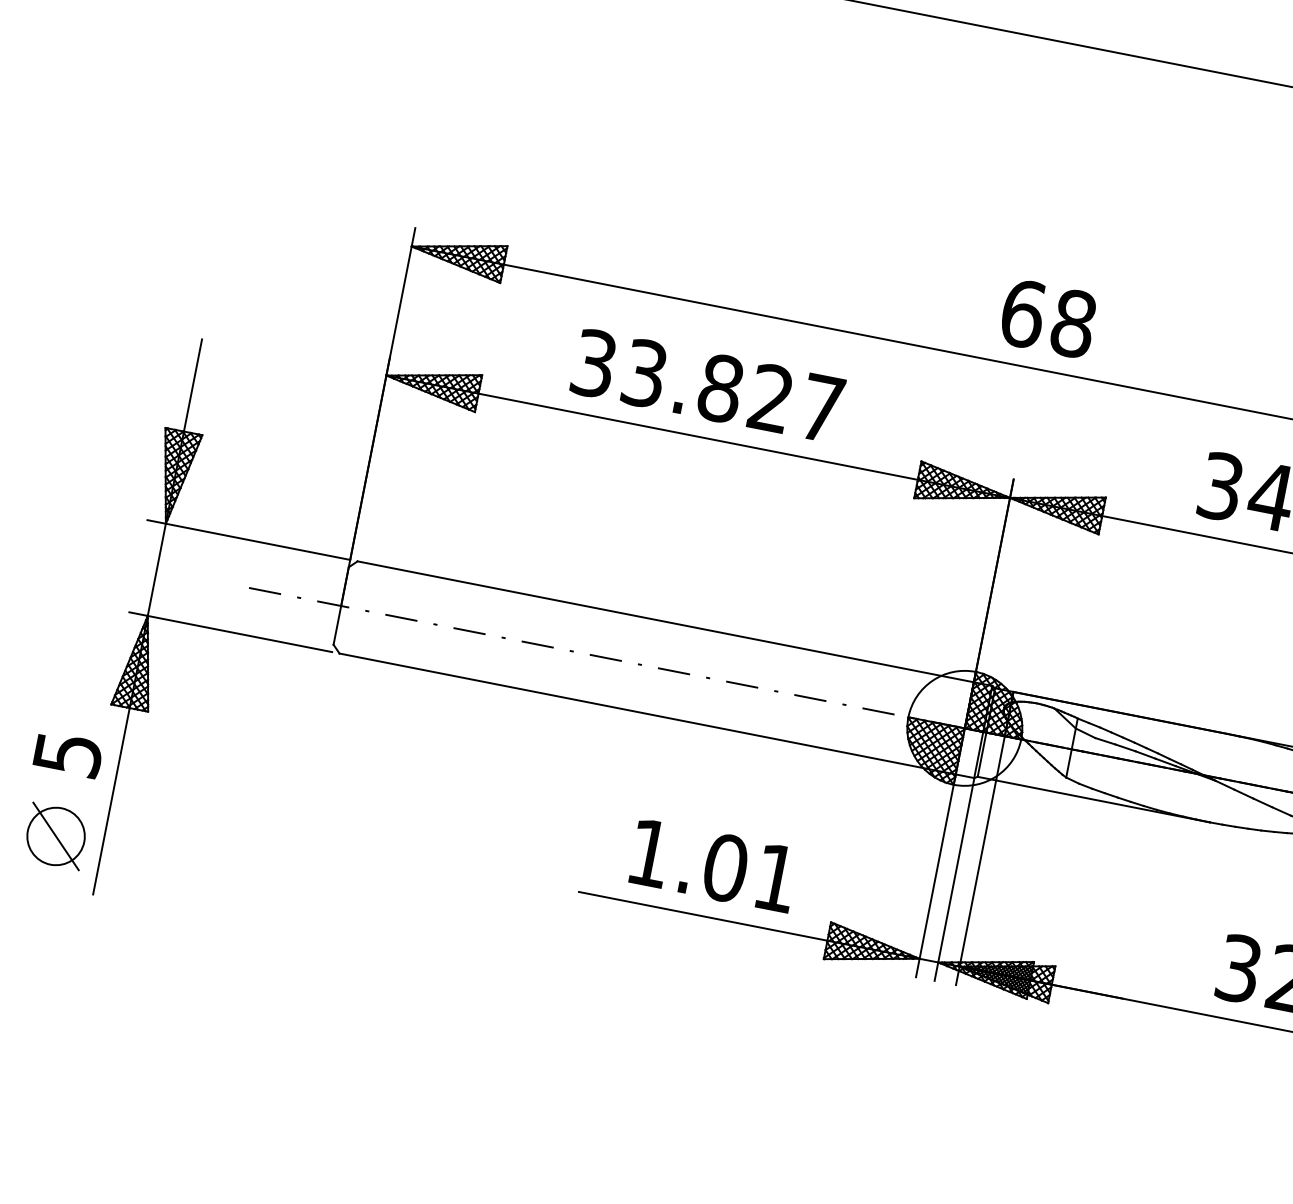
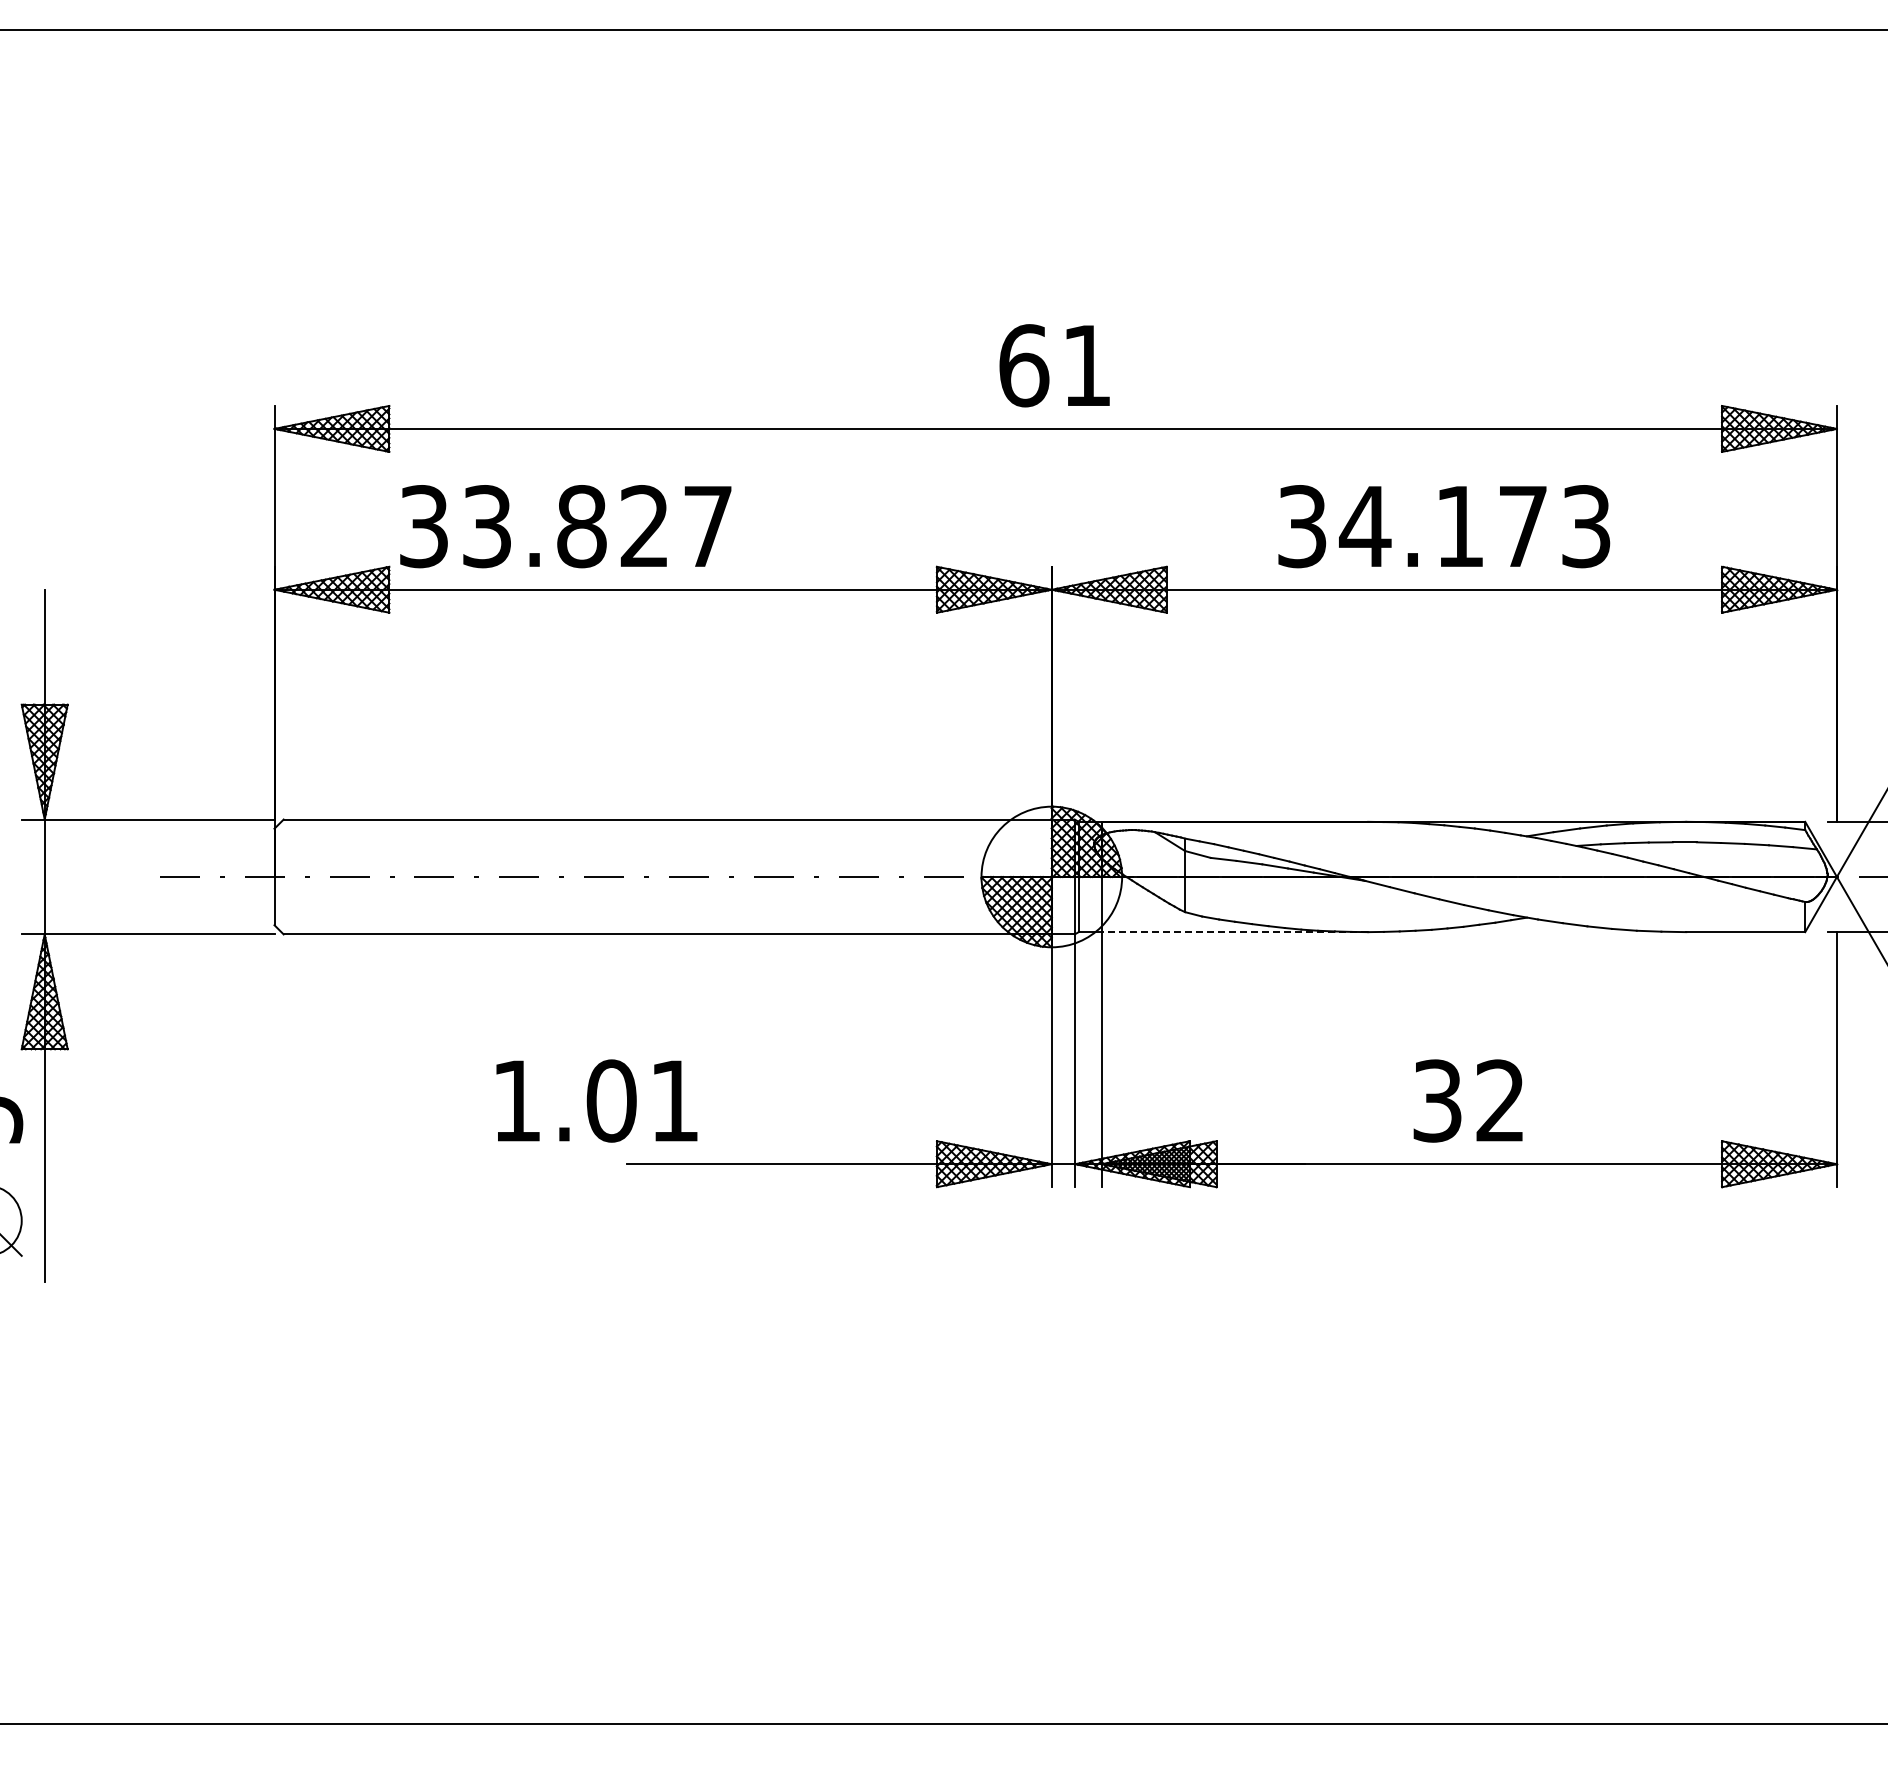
text: (1073, 323) -> (1087, 365), 68 -> 61
text: (707, 385) -> (565, 526), moved
line: (1102, 801) -> (1234, 932), solid -> dashed
text: (713, 865) -> (596, 1100), moved

